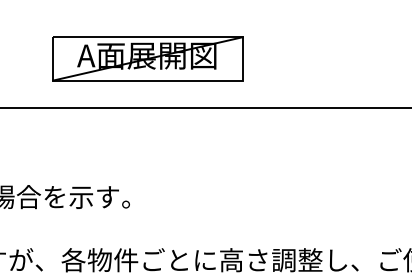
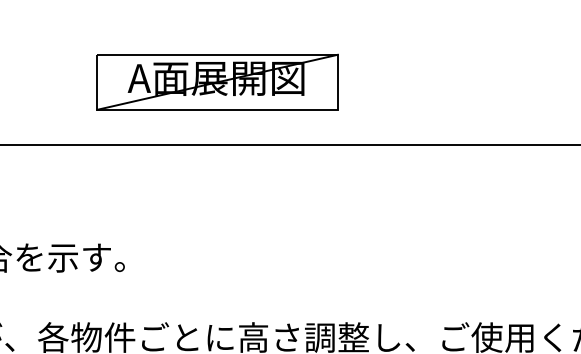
part: (147, 58) -> (217, 81), moved

